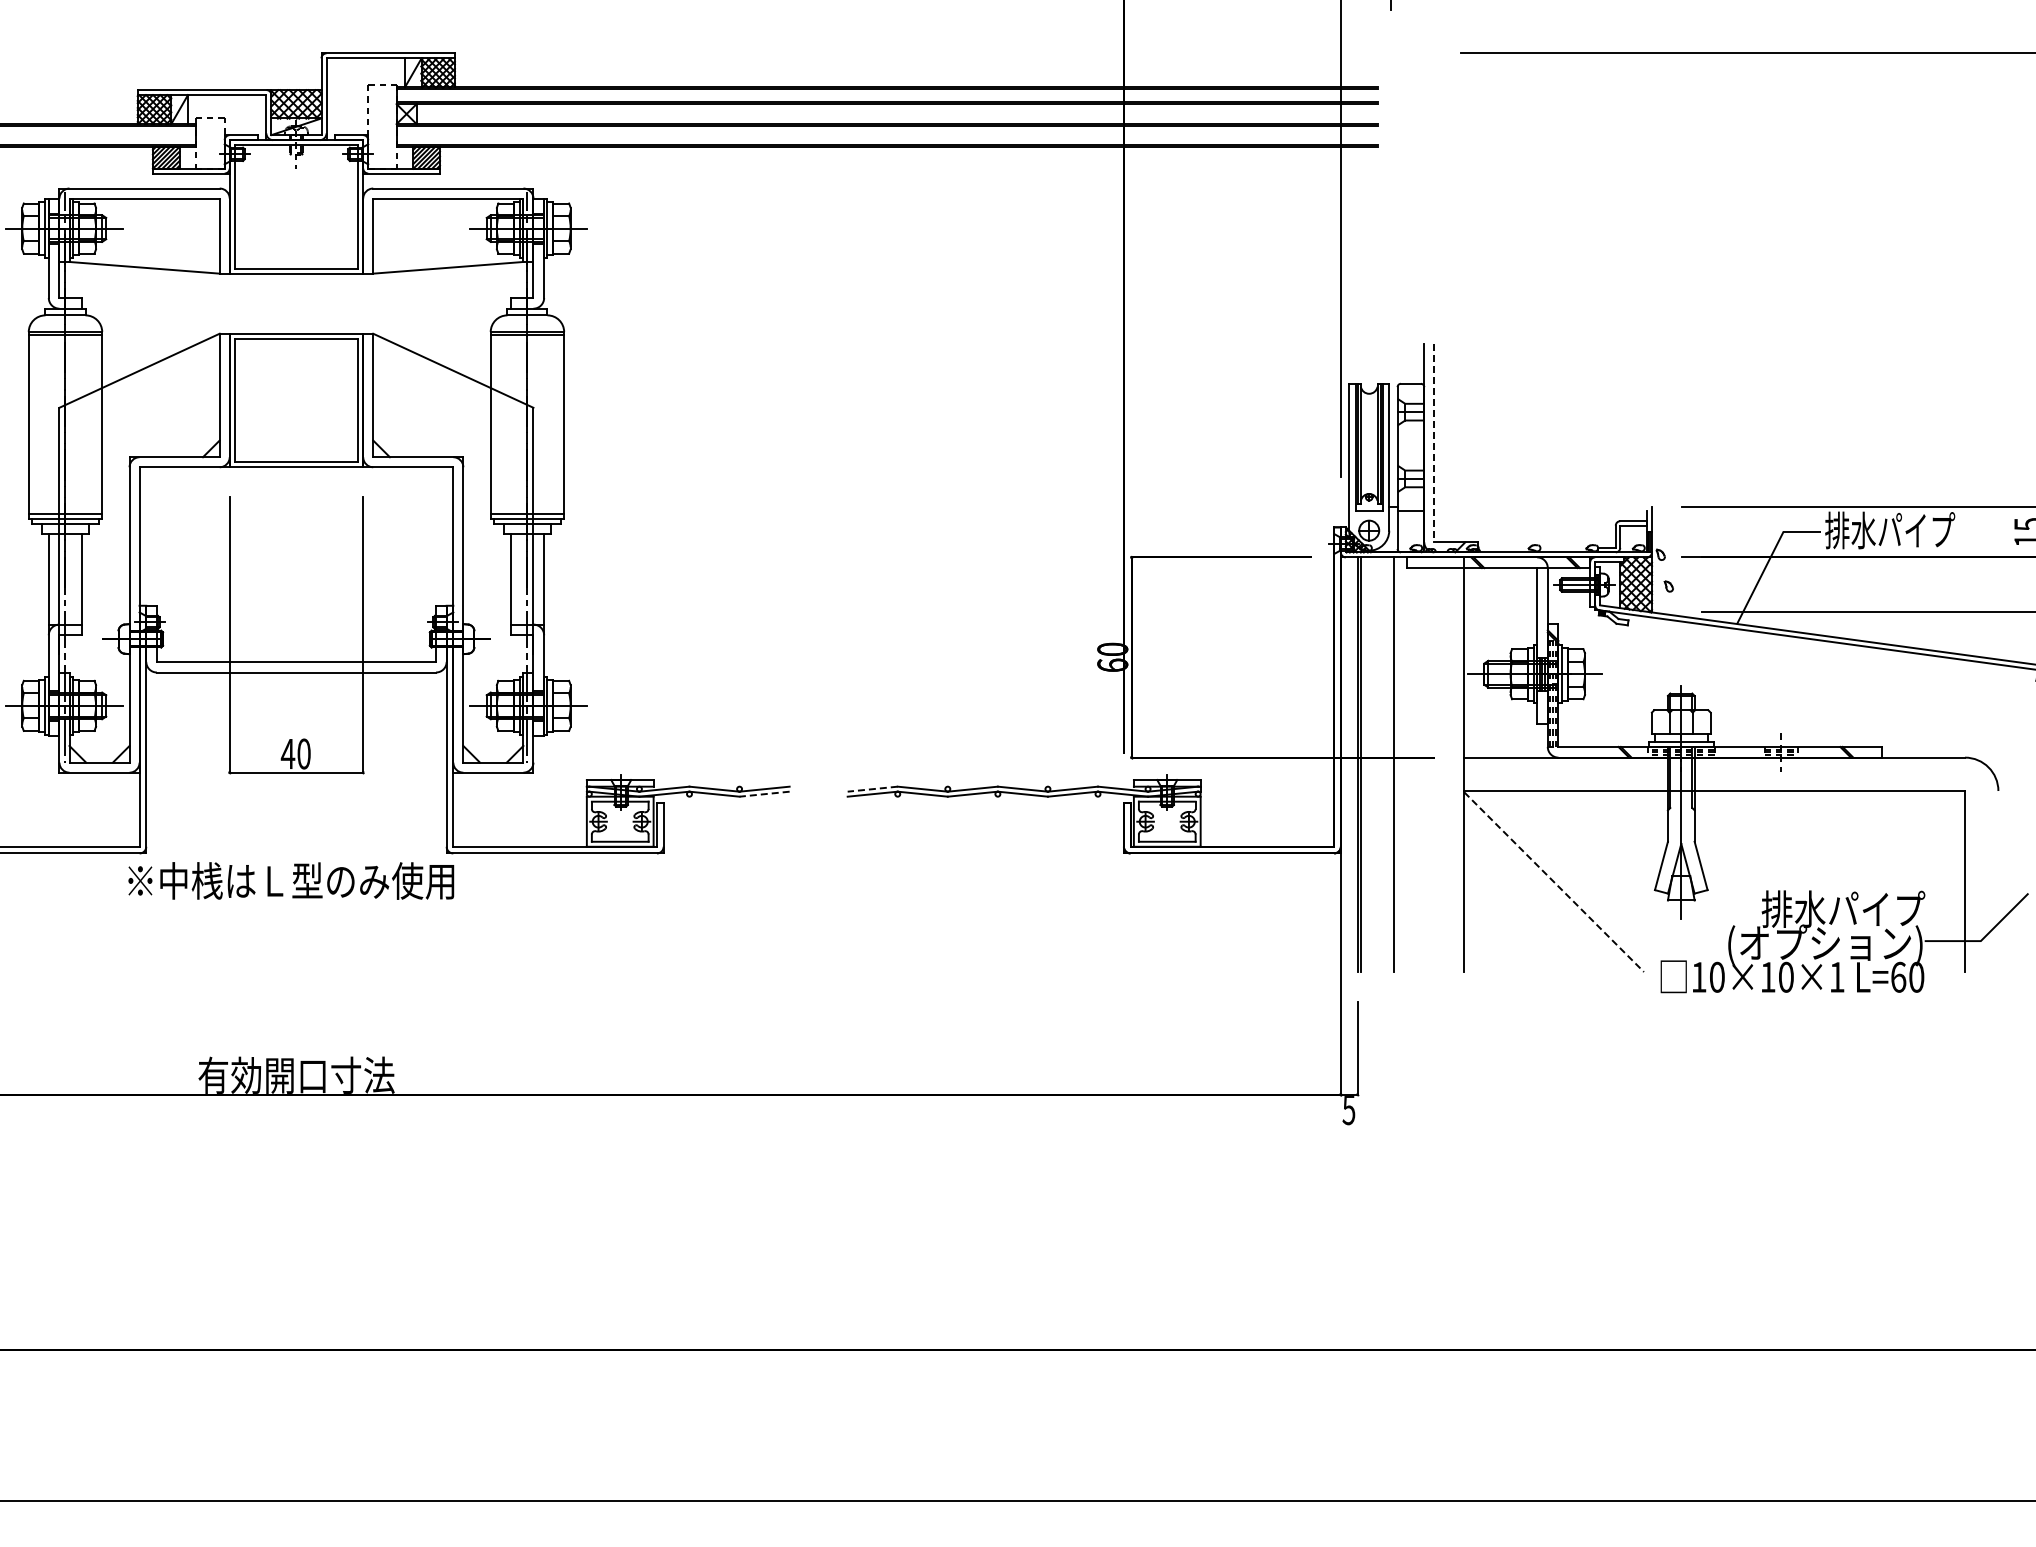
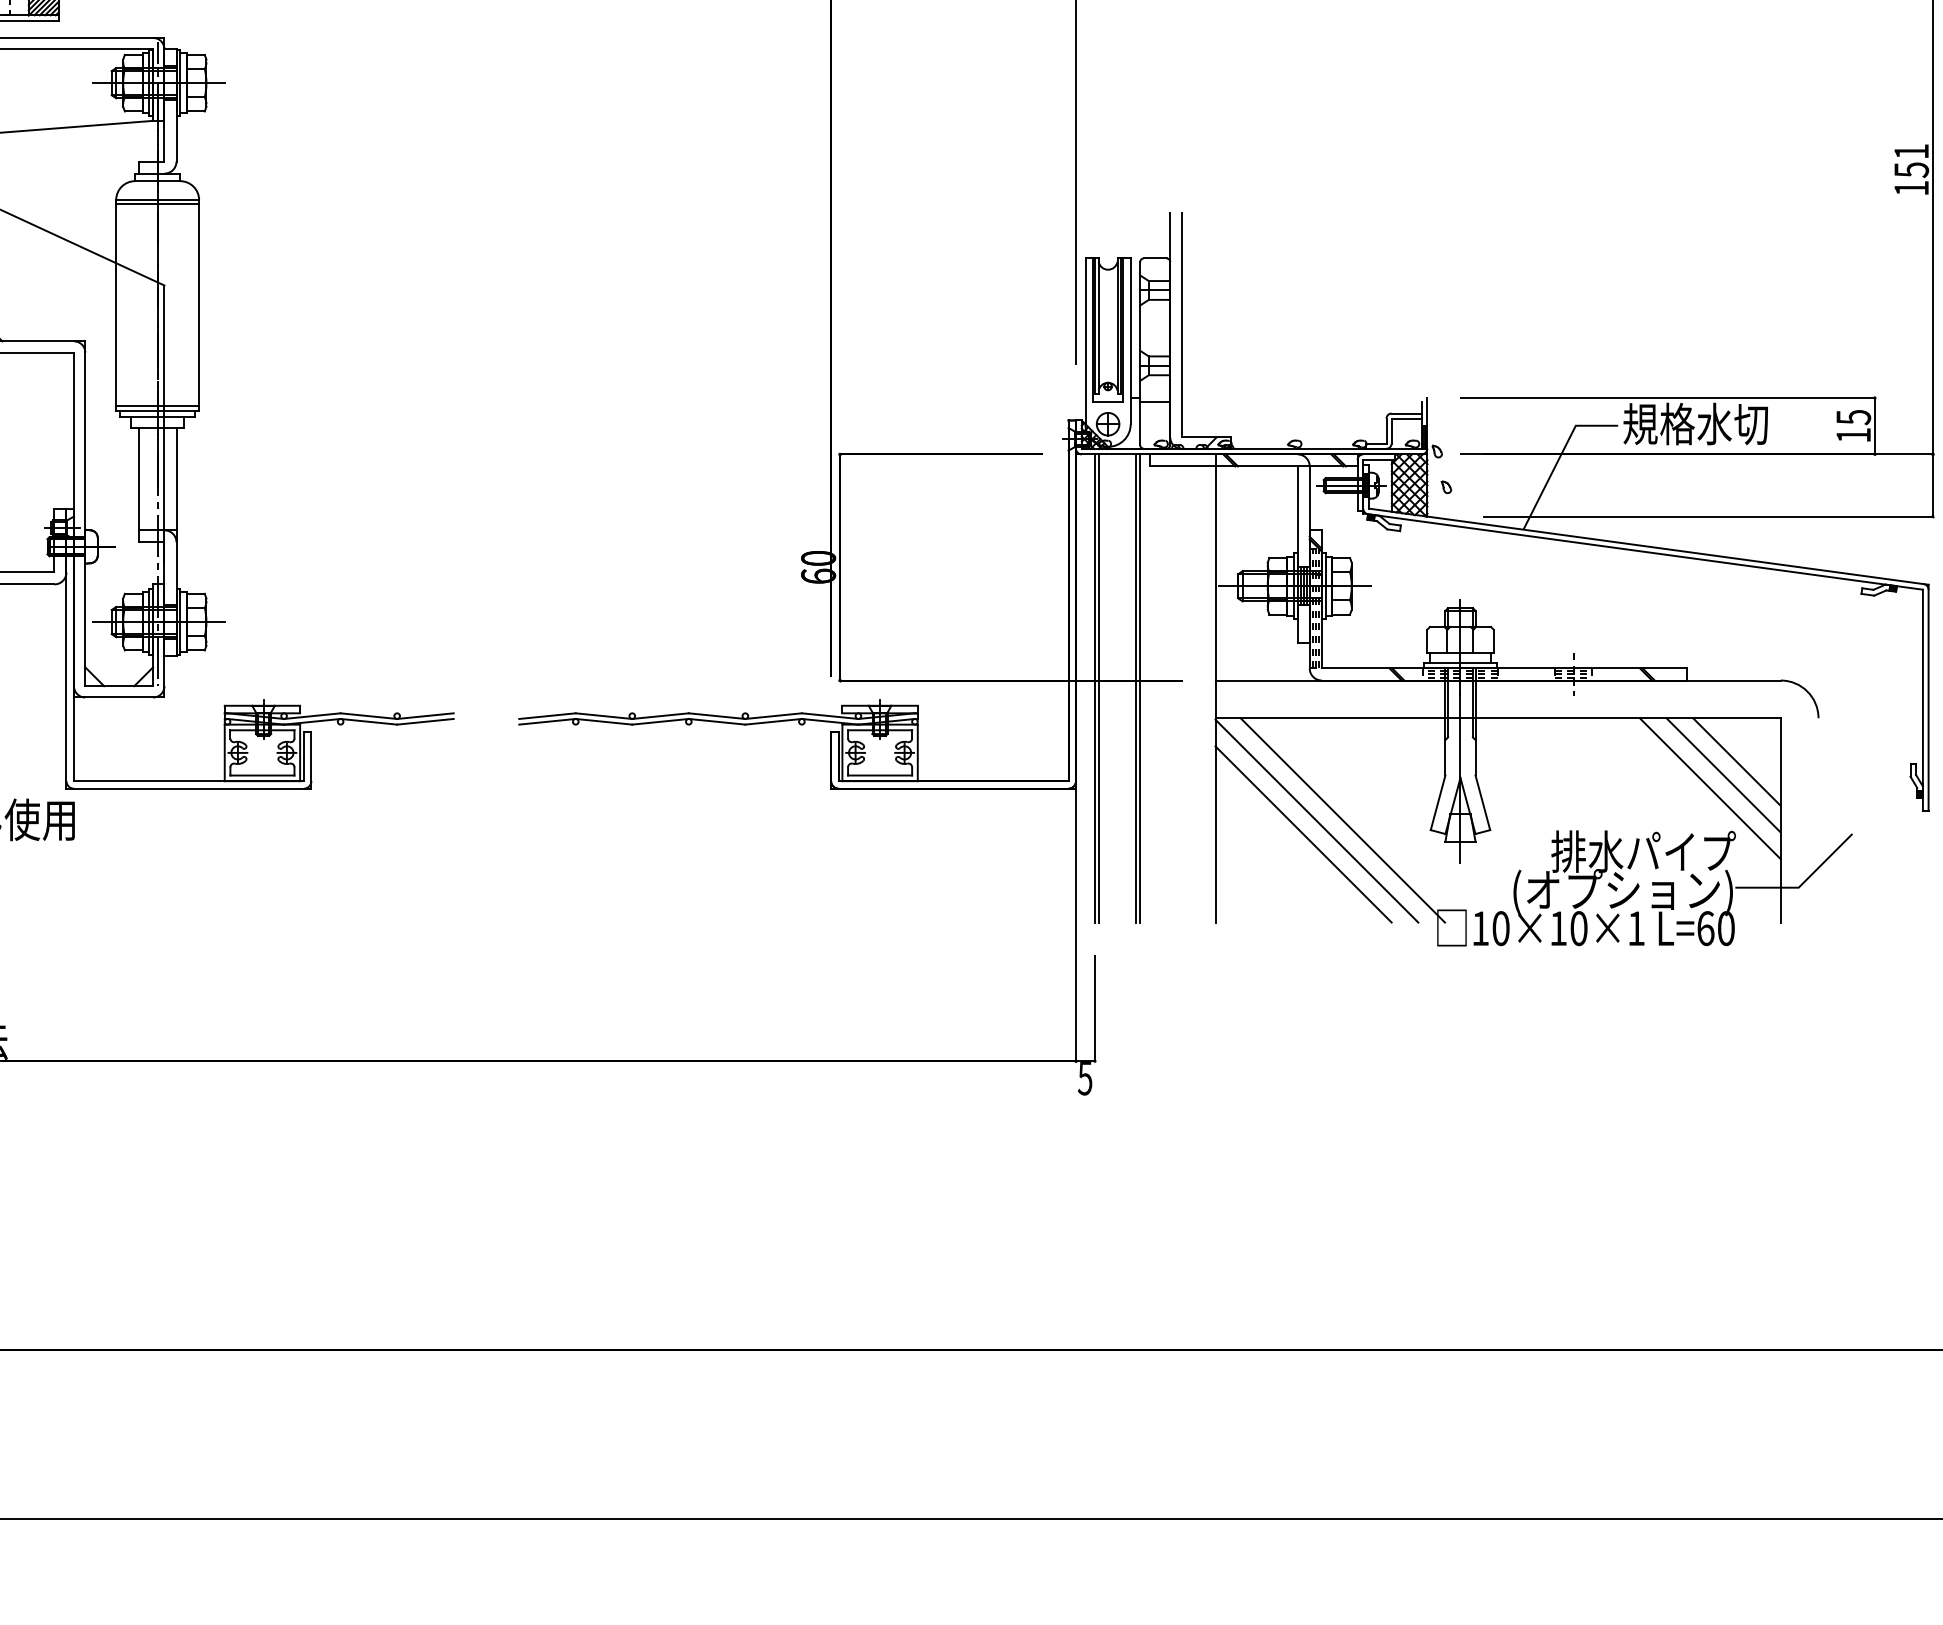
line: (1434, 443) -> (1181, 325), dashed -> solid
text: (1890, 530) -> (1696, 424), 排水パイプ -> 規格水切
line: (1397, 764) -> (1140, 688), added
line: (872, 789) -> (547, 716), dashed -> solid
line: (764, 794) -> (425, 722), dashed -> solid
line: (1925, 829) -> (1736, 761), added
line: (1913, 841) -> (1722, 775), added
line: (1902, 853) -> (1710, 788), added
line: (1576, 881) -> (1342, 820), added
line: (1554, 882) -> (1317, 821), dashed -> solid
line: (1542, 893) -> (1303, 833), added

